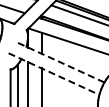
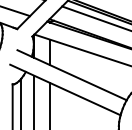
line: (59, 61) -> (72, 74), dashed -> solid
line: (54, 74) -> (66, 90), dashed -> solid

